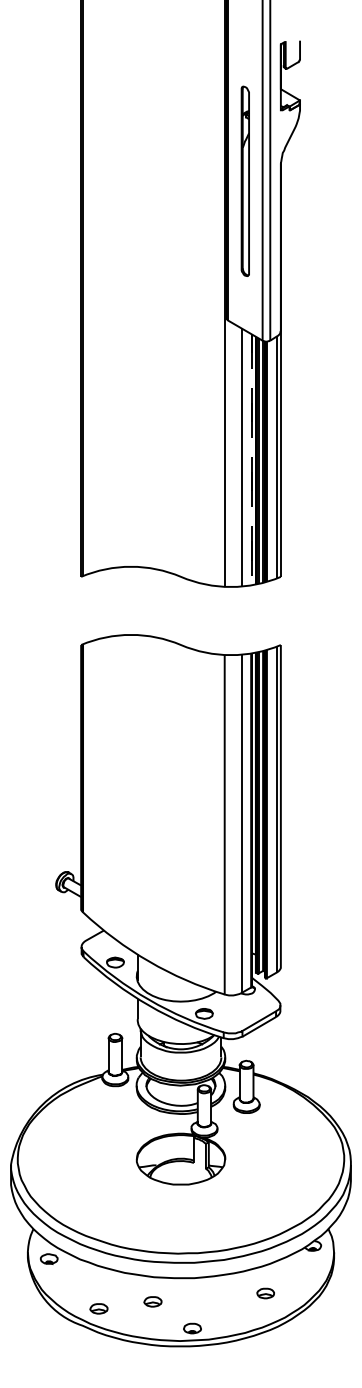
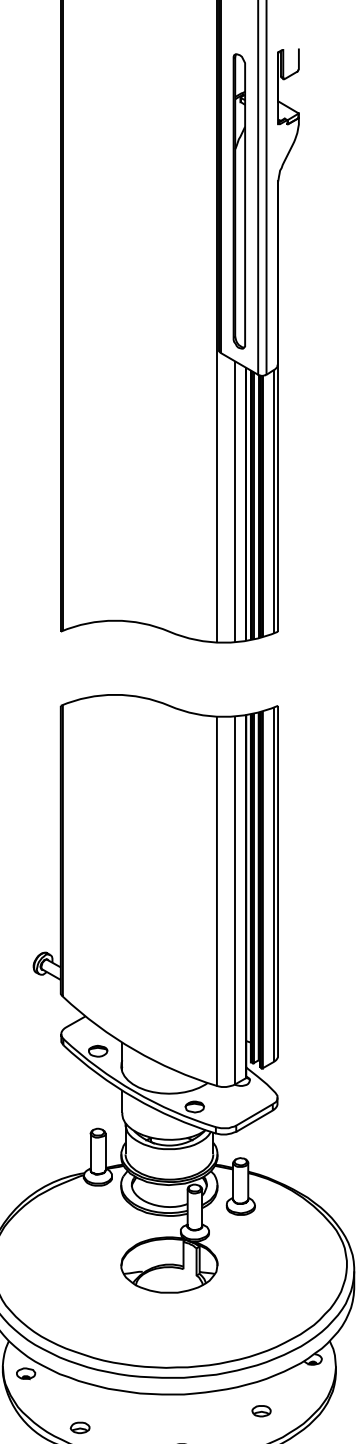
part: (245, 181) -> (239, 201), size x1.43
line: (251, 585) -> (246, 641), dashed -> solid
part: (152, 1301) -> (138, 1419), removed

